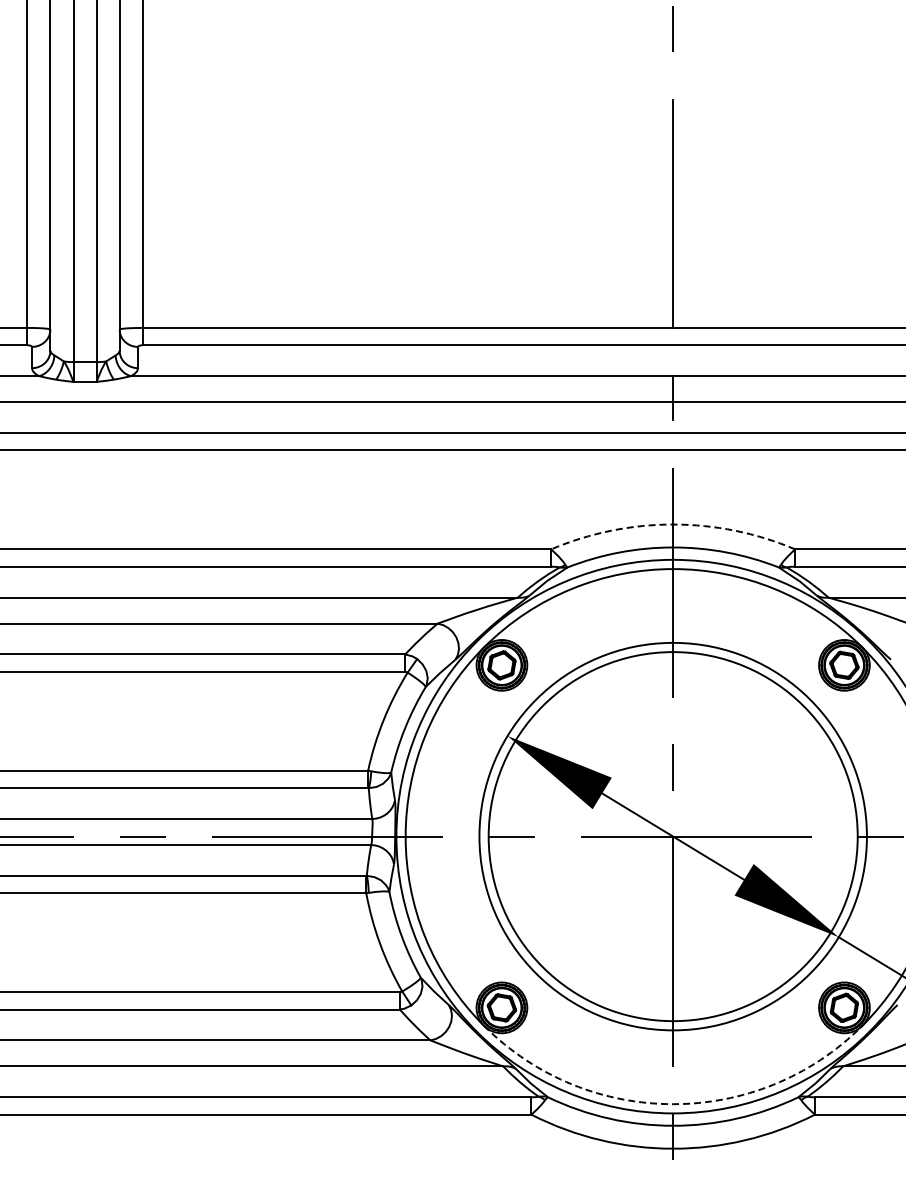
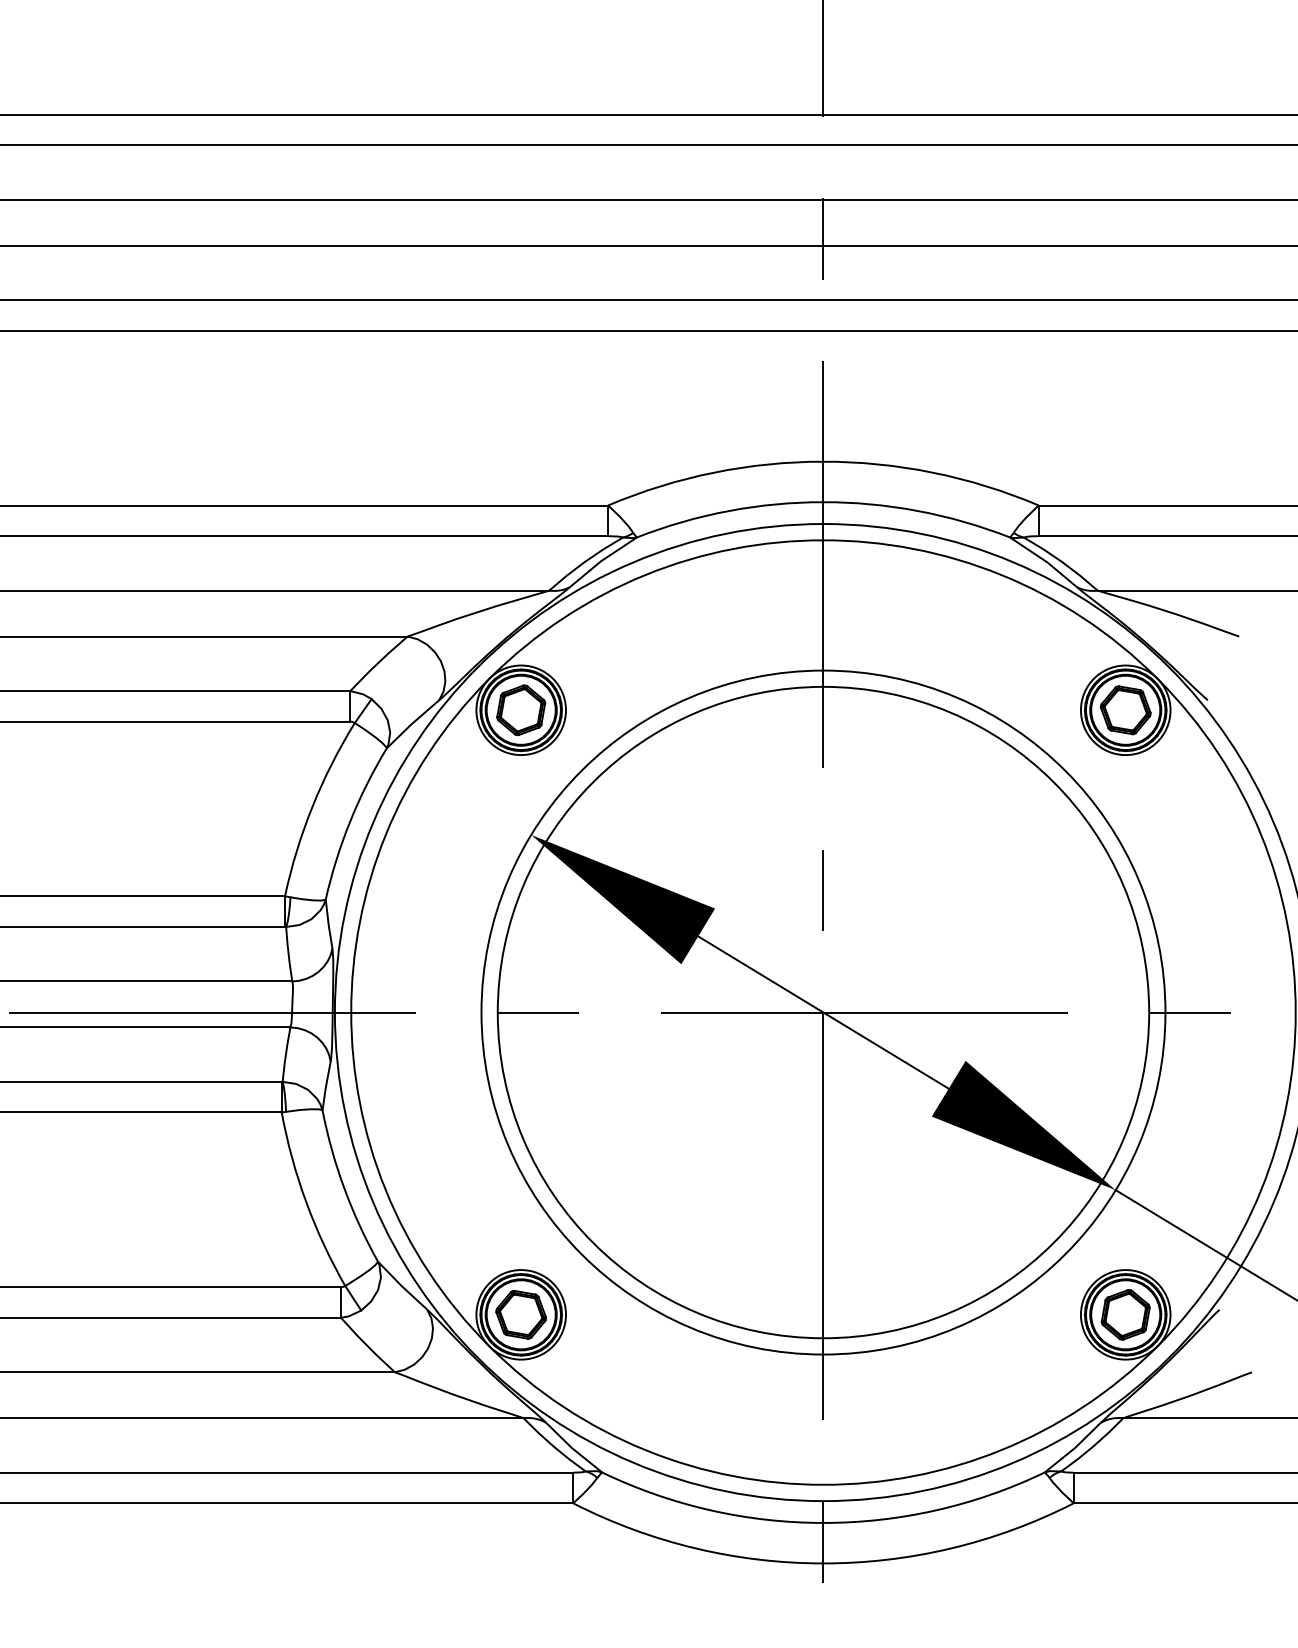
arc: (673, 524) -> (824, 461), dashed -> solid
arc: (673, 1104) -> (824, 1485), dashed -> solid

